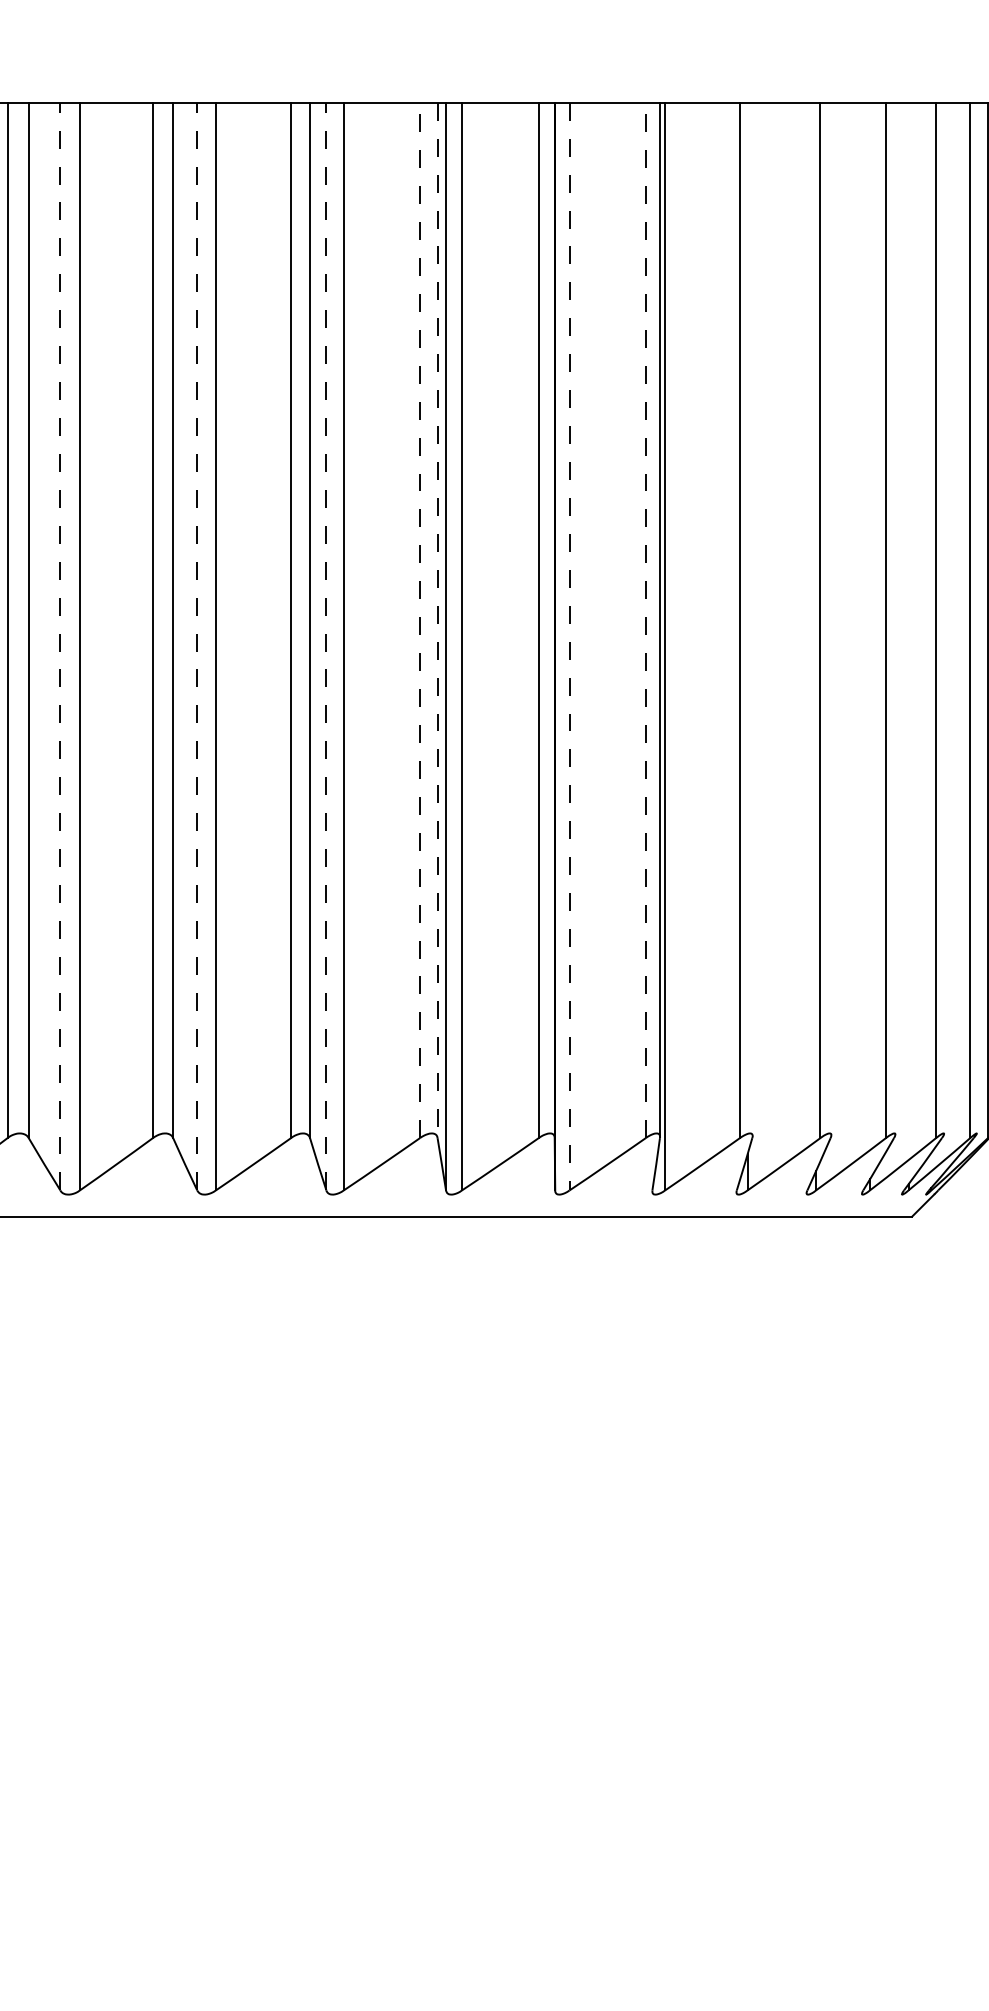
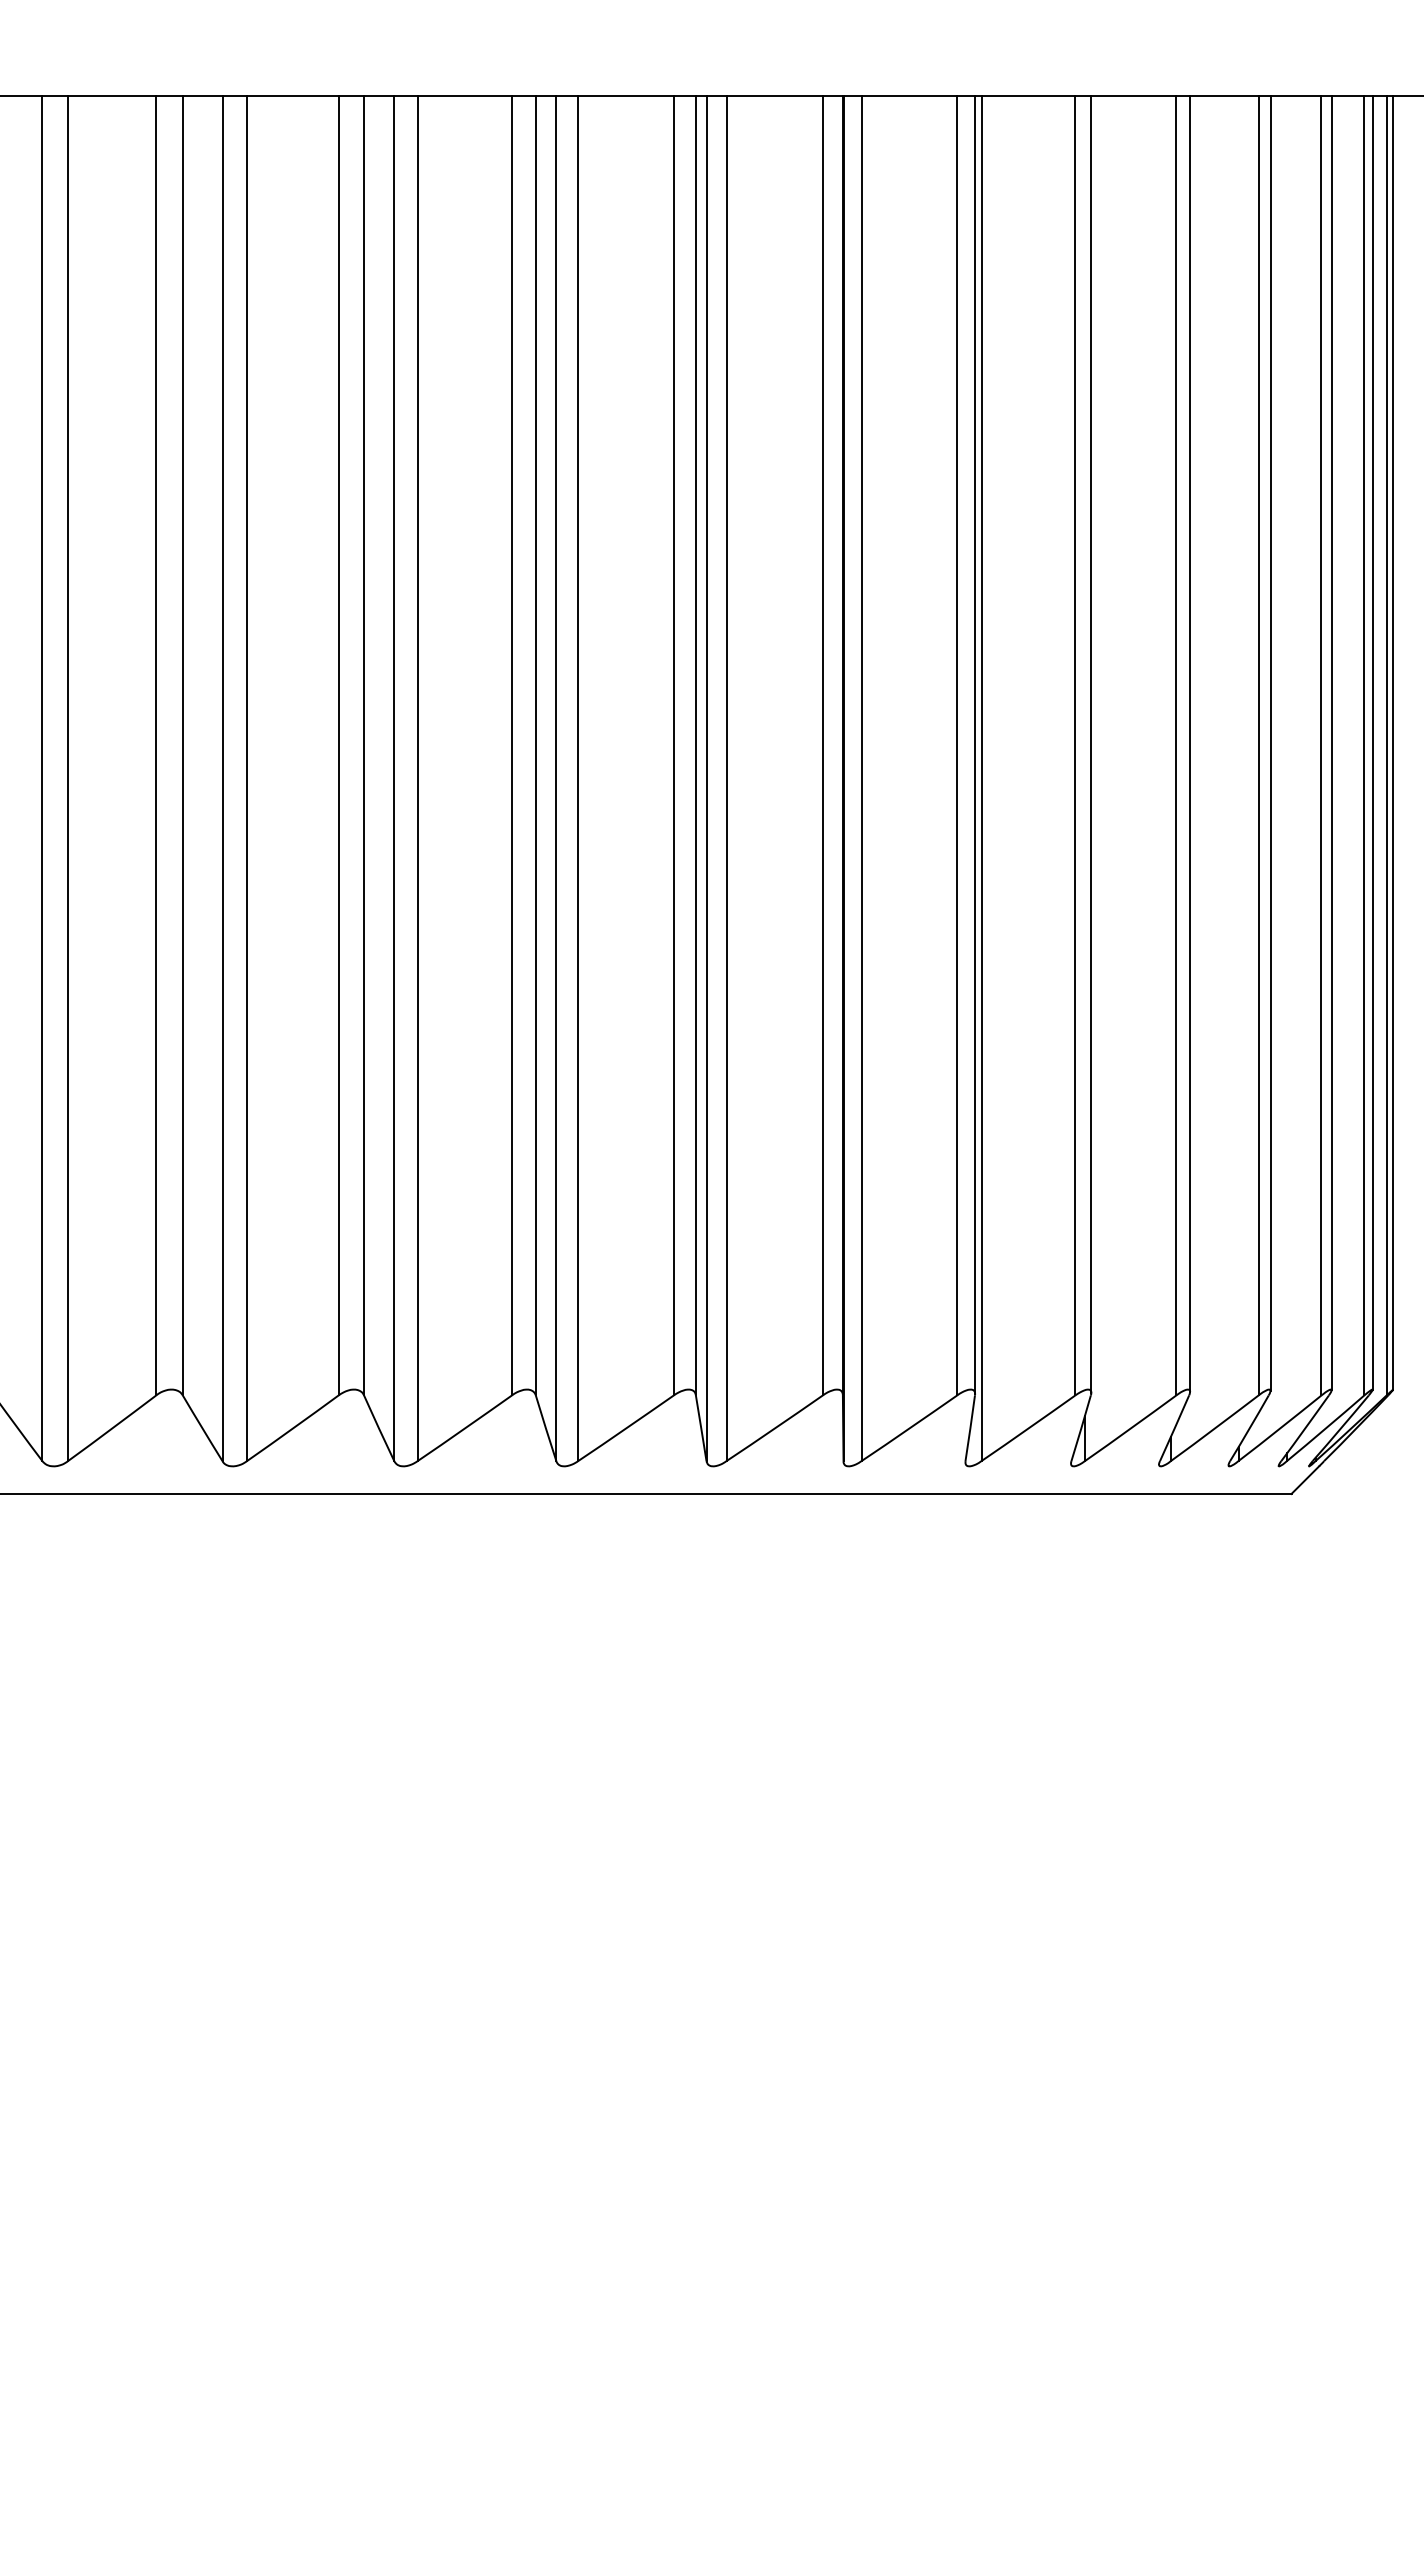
line: (831, 618) -> (1190, 743), added
line: (895, 618) -> (1270, 743), added
line: (944, 618) -> (1331, 743), added
line: (976, 618) -> (1372, 743), added
line: (752, 619) -> (1091, 744), added
line: (419, 620) -> (673, 745), dashed -> solid
line: (437, 620) -> (695, 745), dashed -> solid
line: (646, 620) -> (957, 745), dashed -> solid
line: (60, 646) -> (222, 778), dashed -> solid
line: (197, 646) -> (394, 778), dashed -> solid
line: (326, 646) -> (556, 778), dashed -> solid
line: (569, 647) -> (861, 779), dashed -> solid

